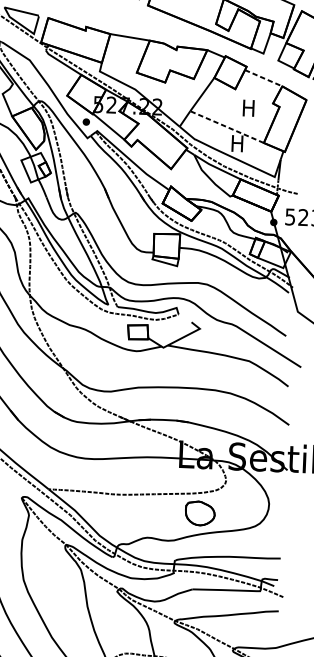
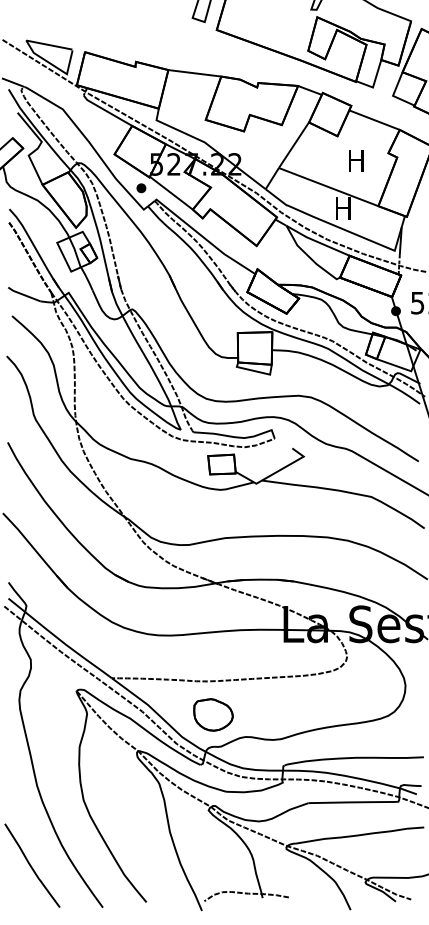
line: (264, 78) -> (375, 120), dashed -> solid
line: (226, 126) -> (328, 186), dashed -> solid
part: (200, 513) -> (213, 714), moved

